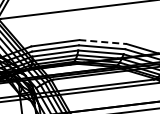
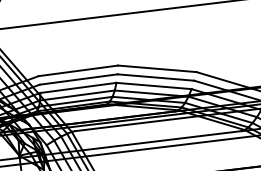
line: (102, 42) -> (156, 69), dashed -> solid

